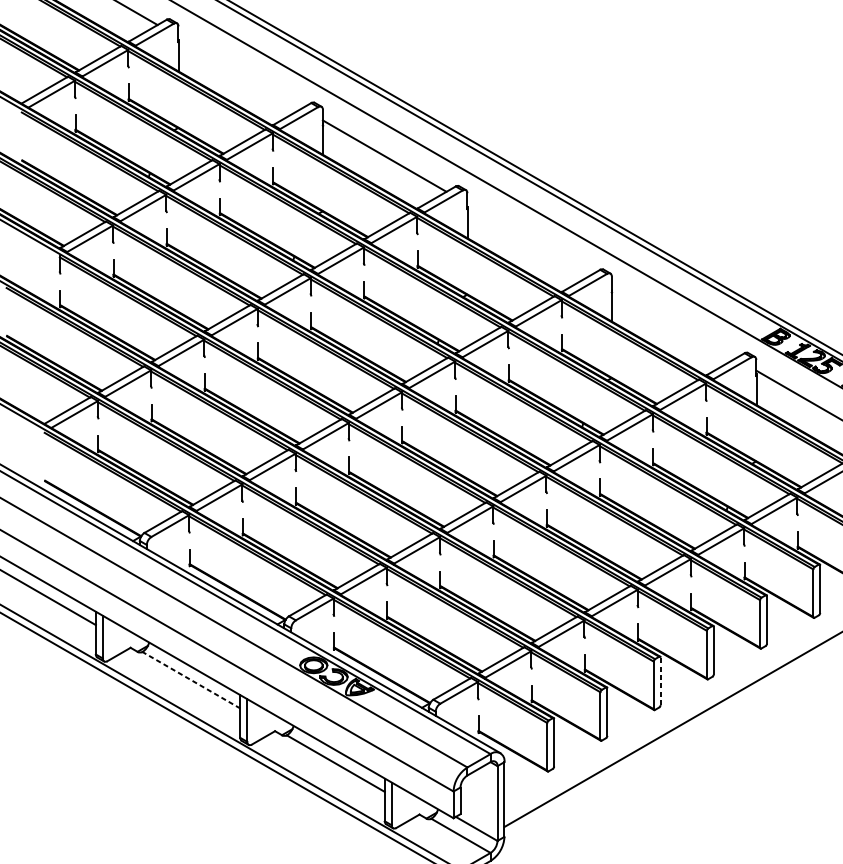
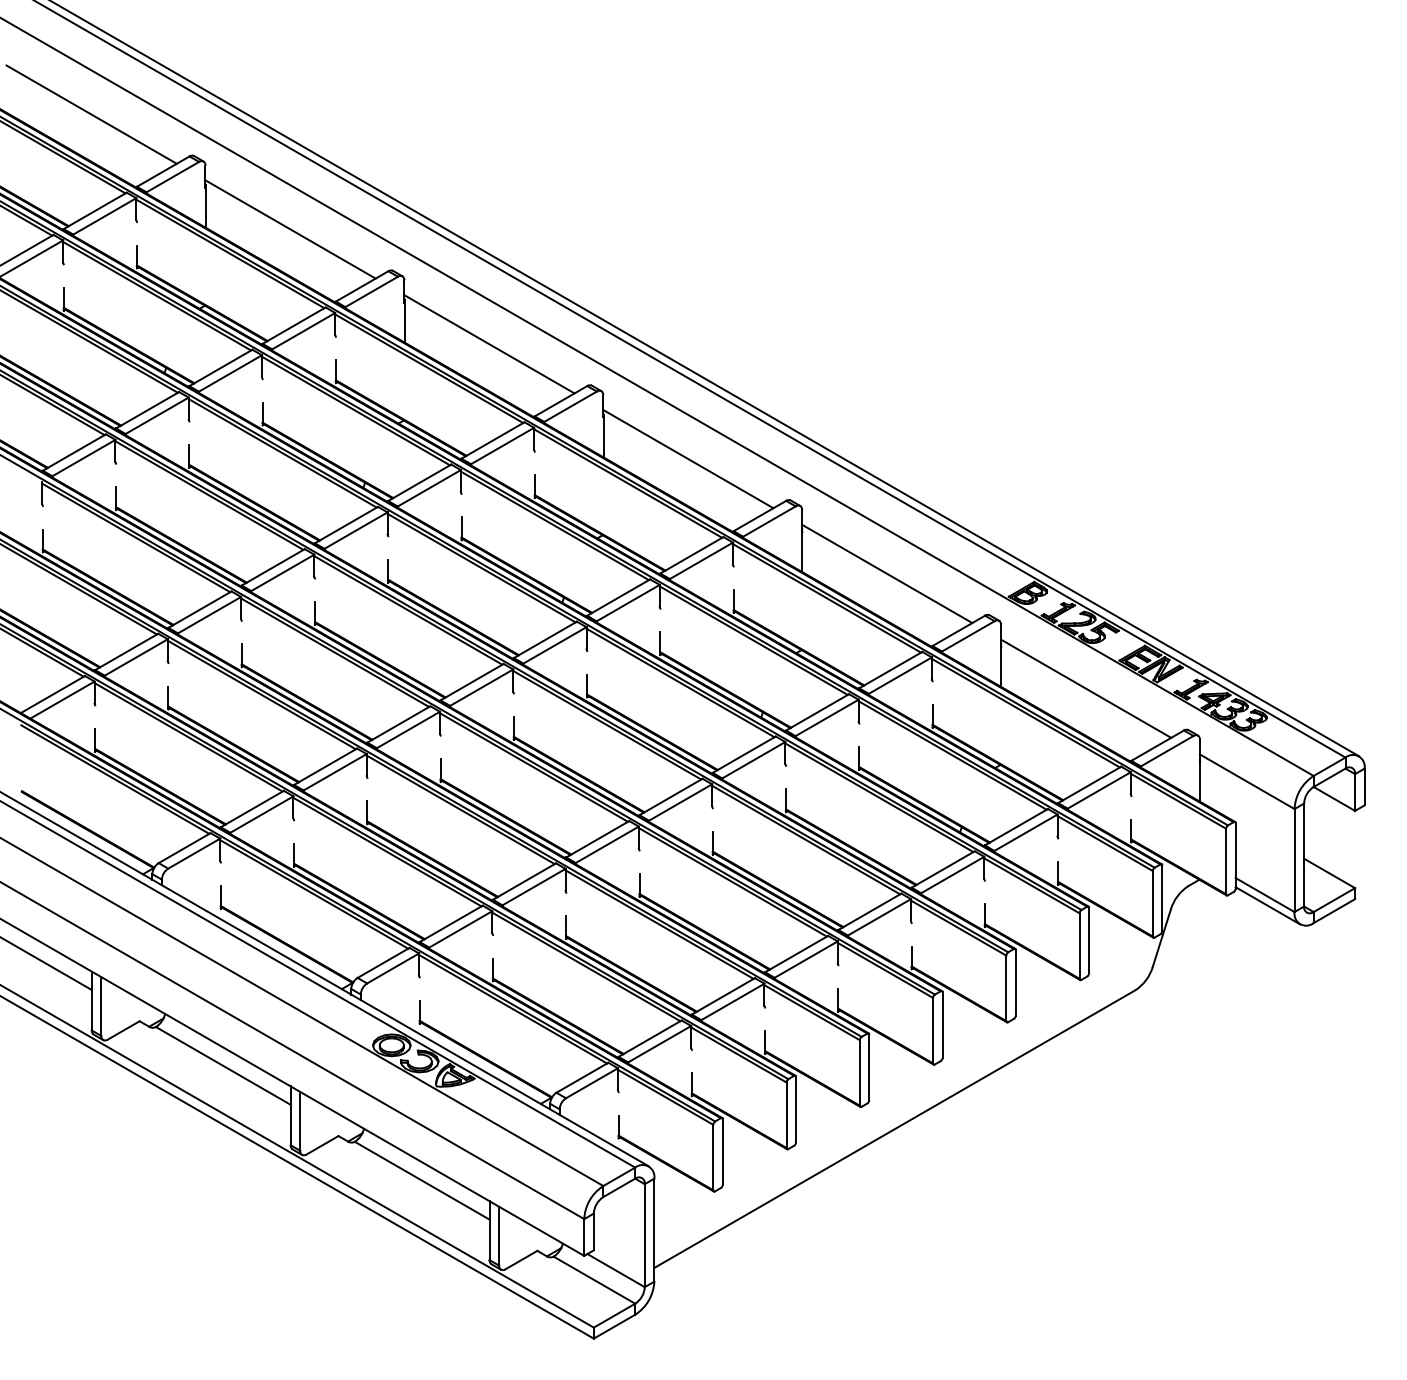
line: (240, 72) -> (290, 229), added
line: (529, 239) -> (688, 458), added
line: (673, 322) -> (887, 573), added
line: (191, 679) -> (223, 1065), dashed -> solid
line: (660, 681) -> (869, 1067), dashed -> solid

